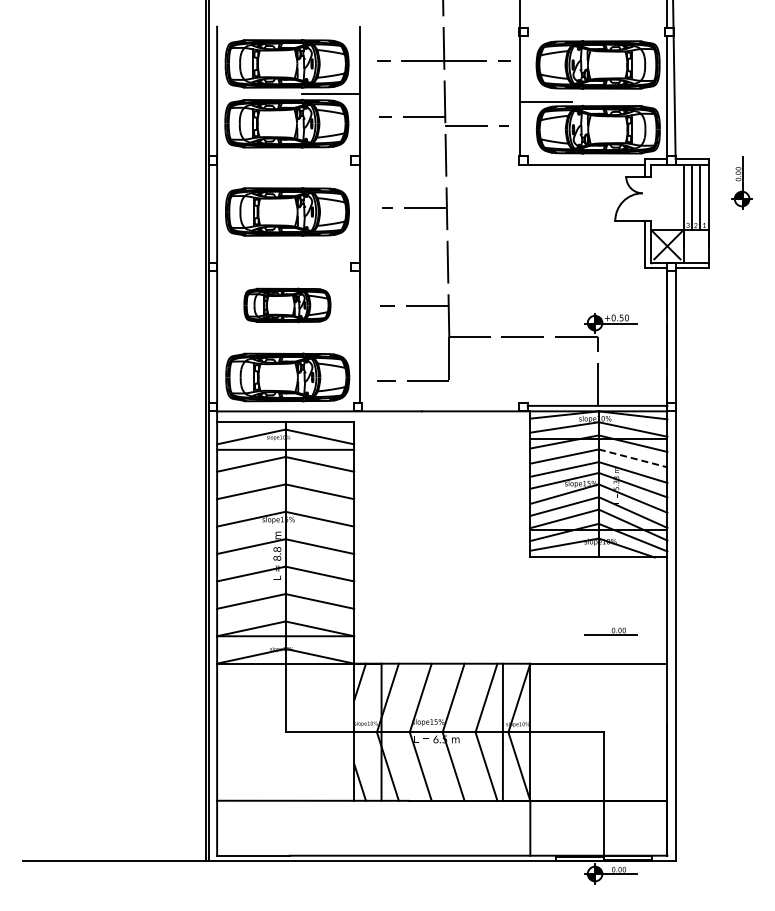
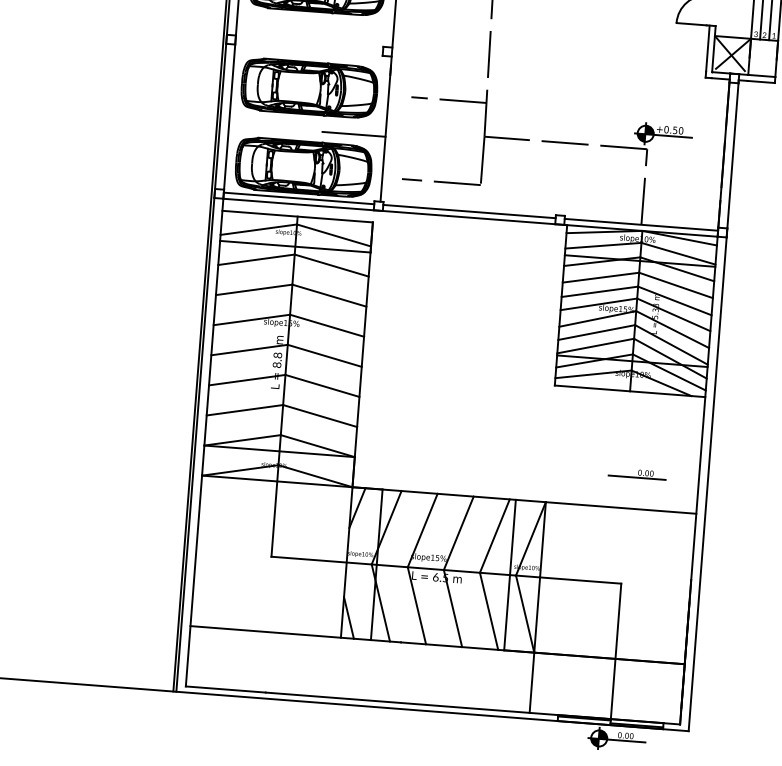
part: (287, 305) -> (309, 88), size x1.43
line: (330, 343) -> (353, 133), added
line: (285, 405) -> (298, 198), added
line: (440, 405) -> (469, 211), added
line: (633, 458) -> (676, 285), dashed -> solid

